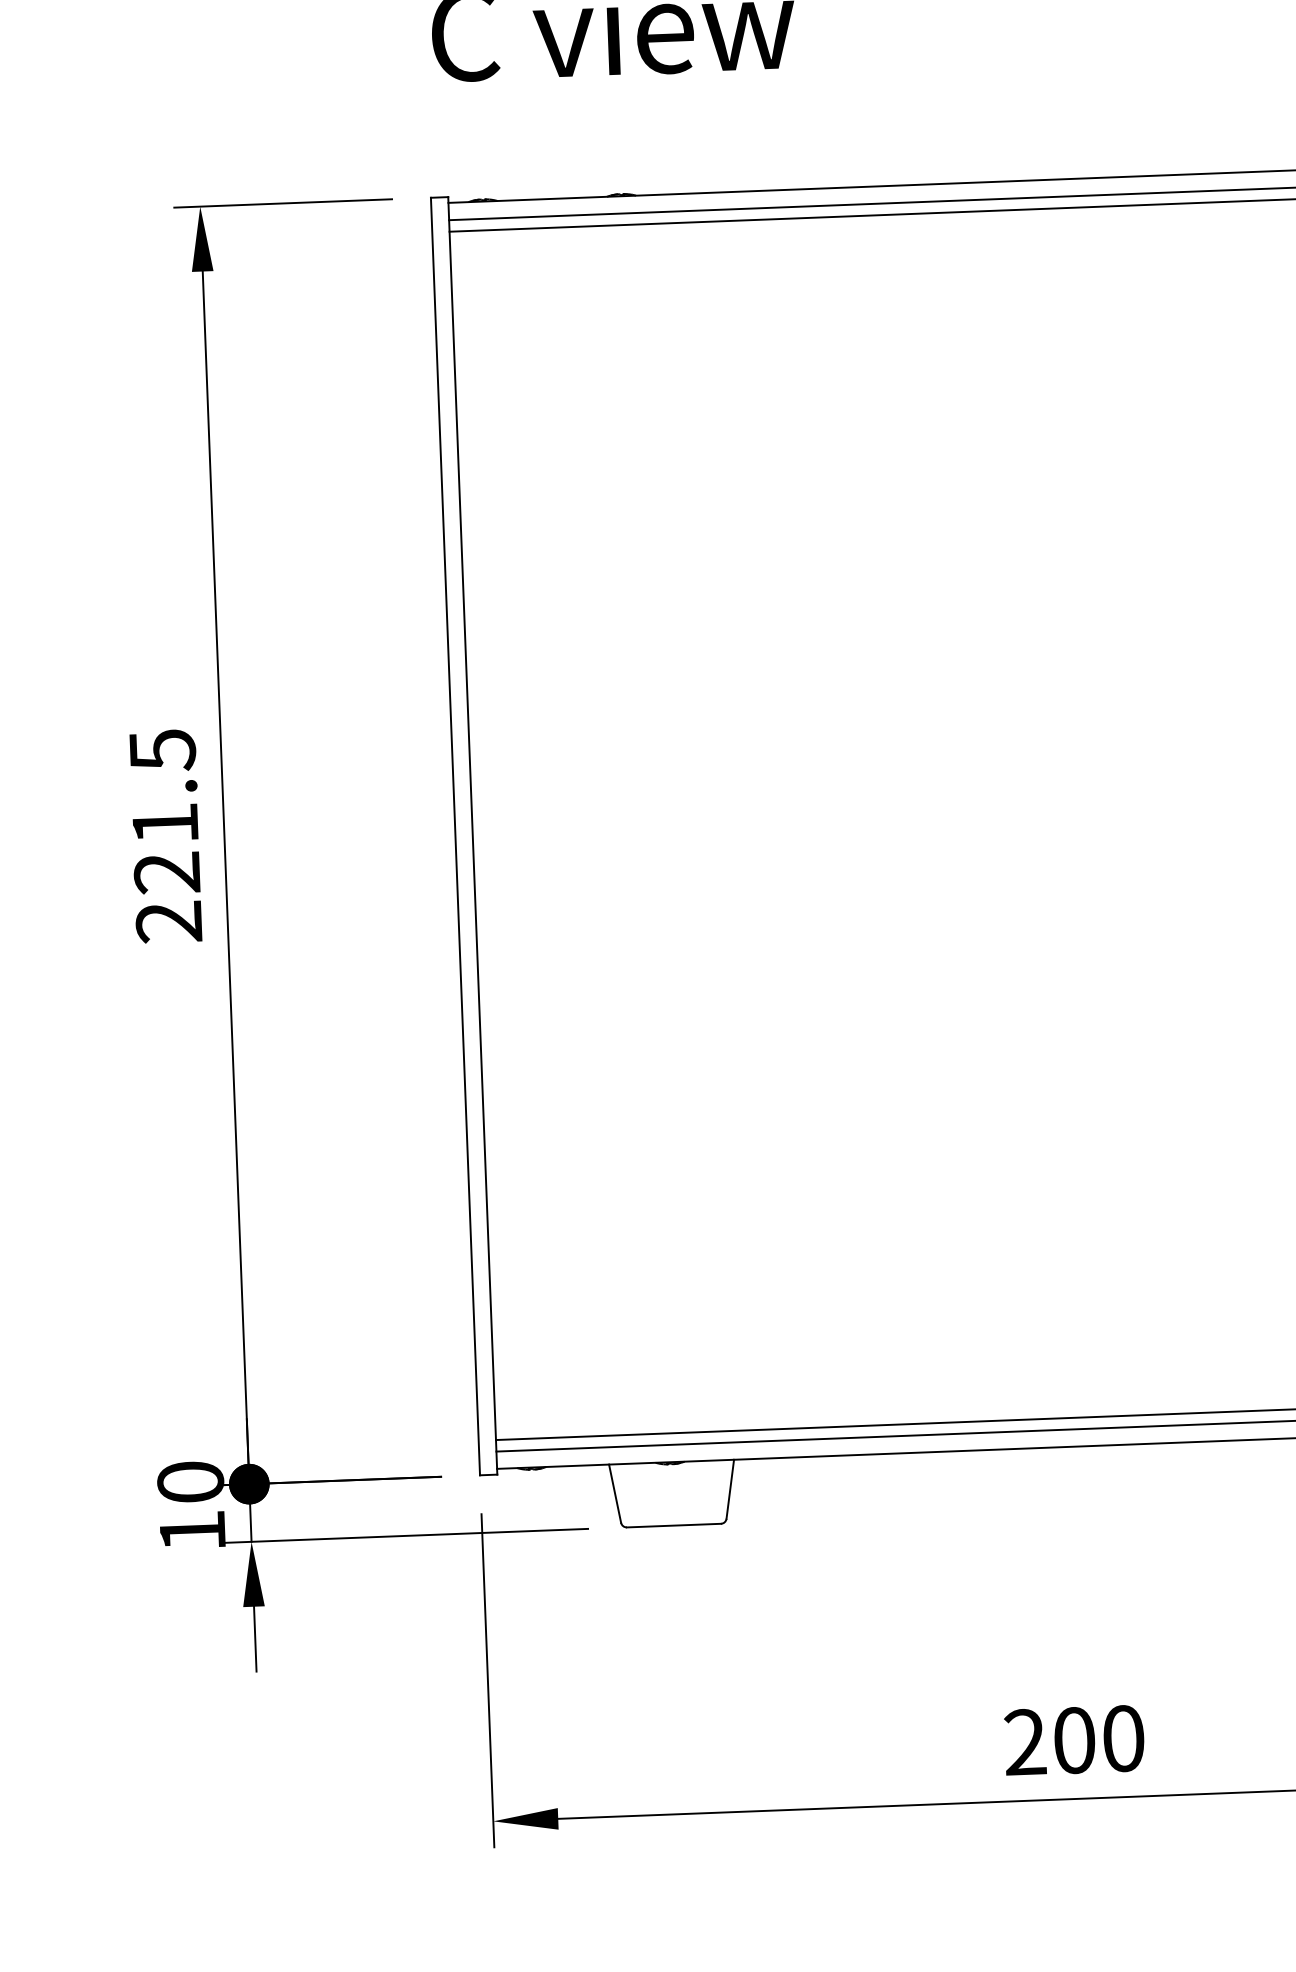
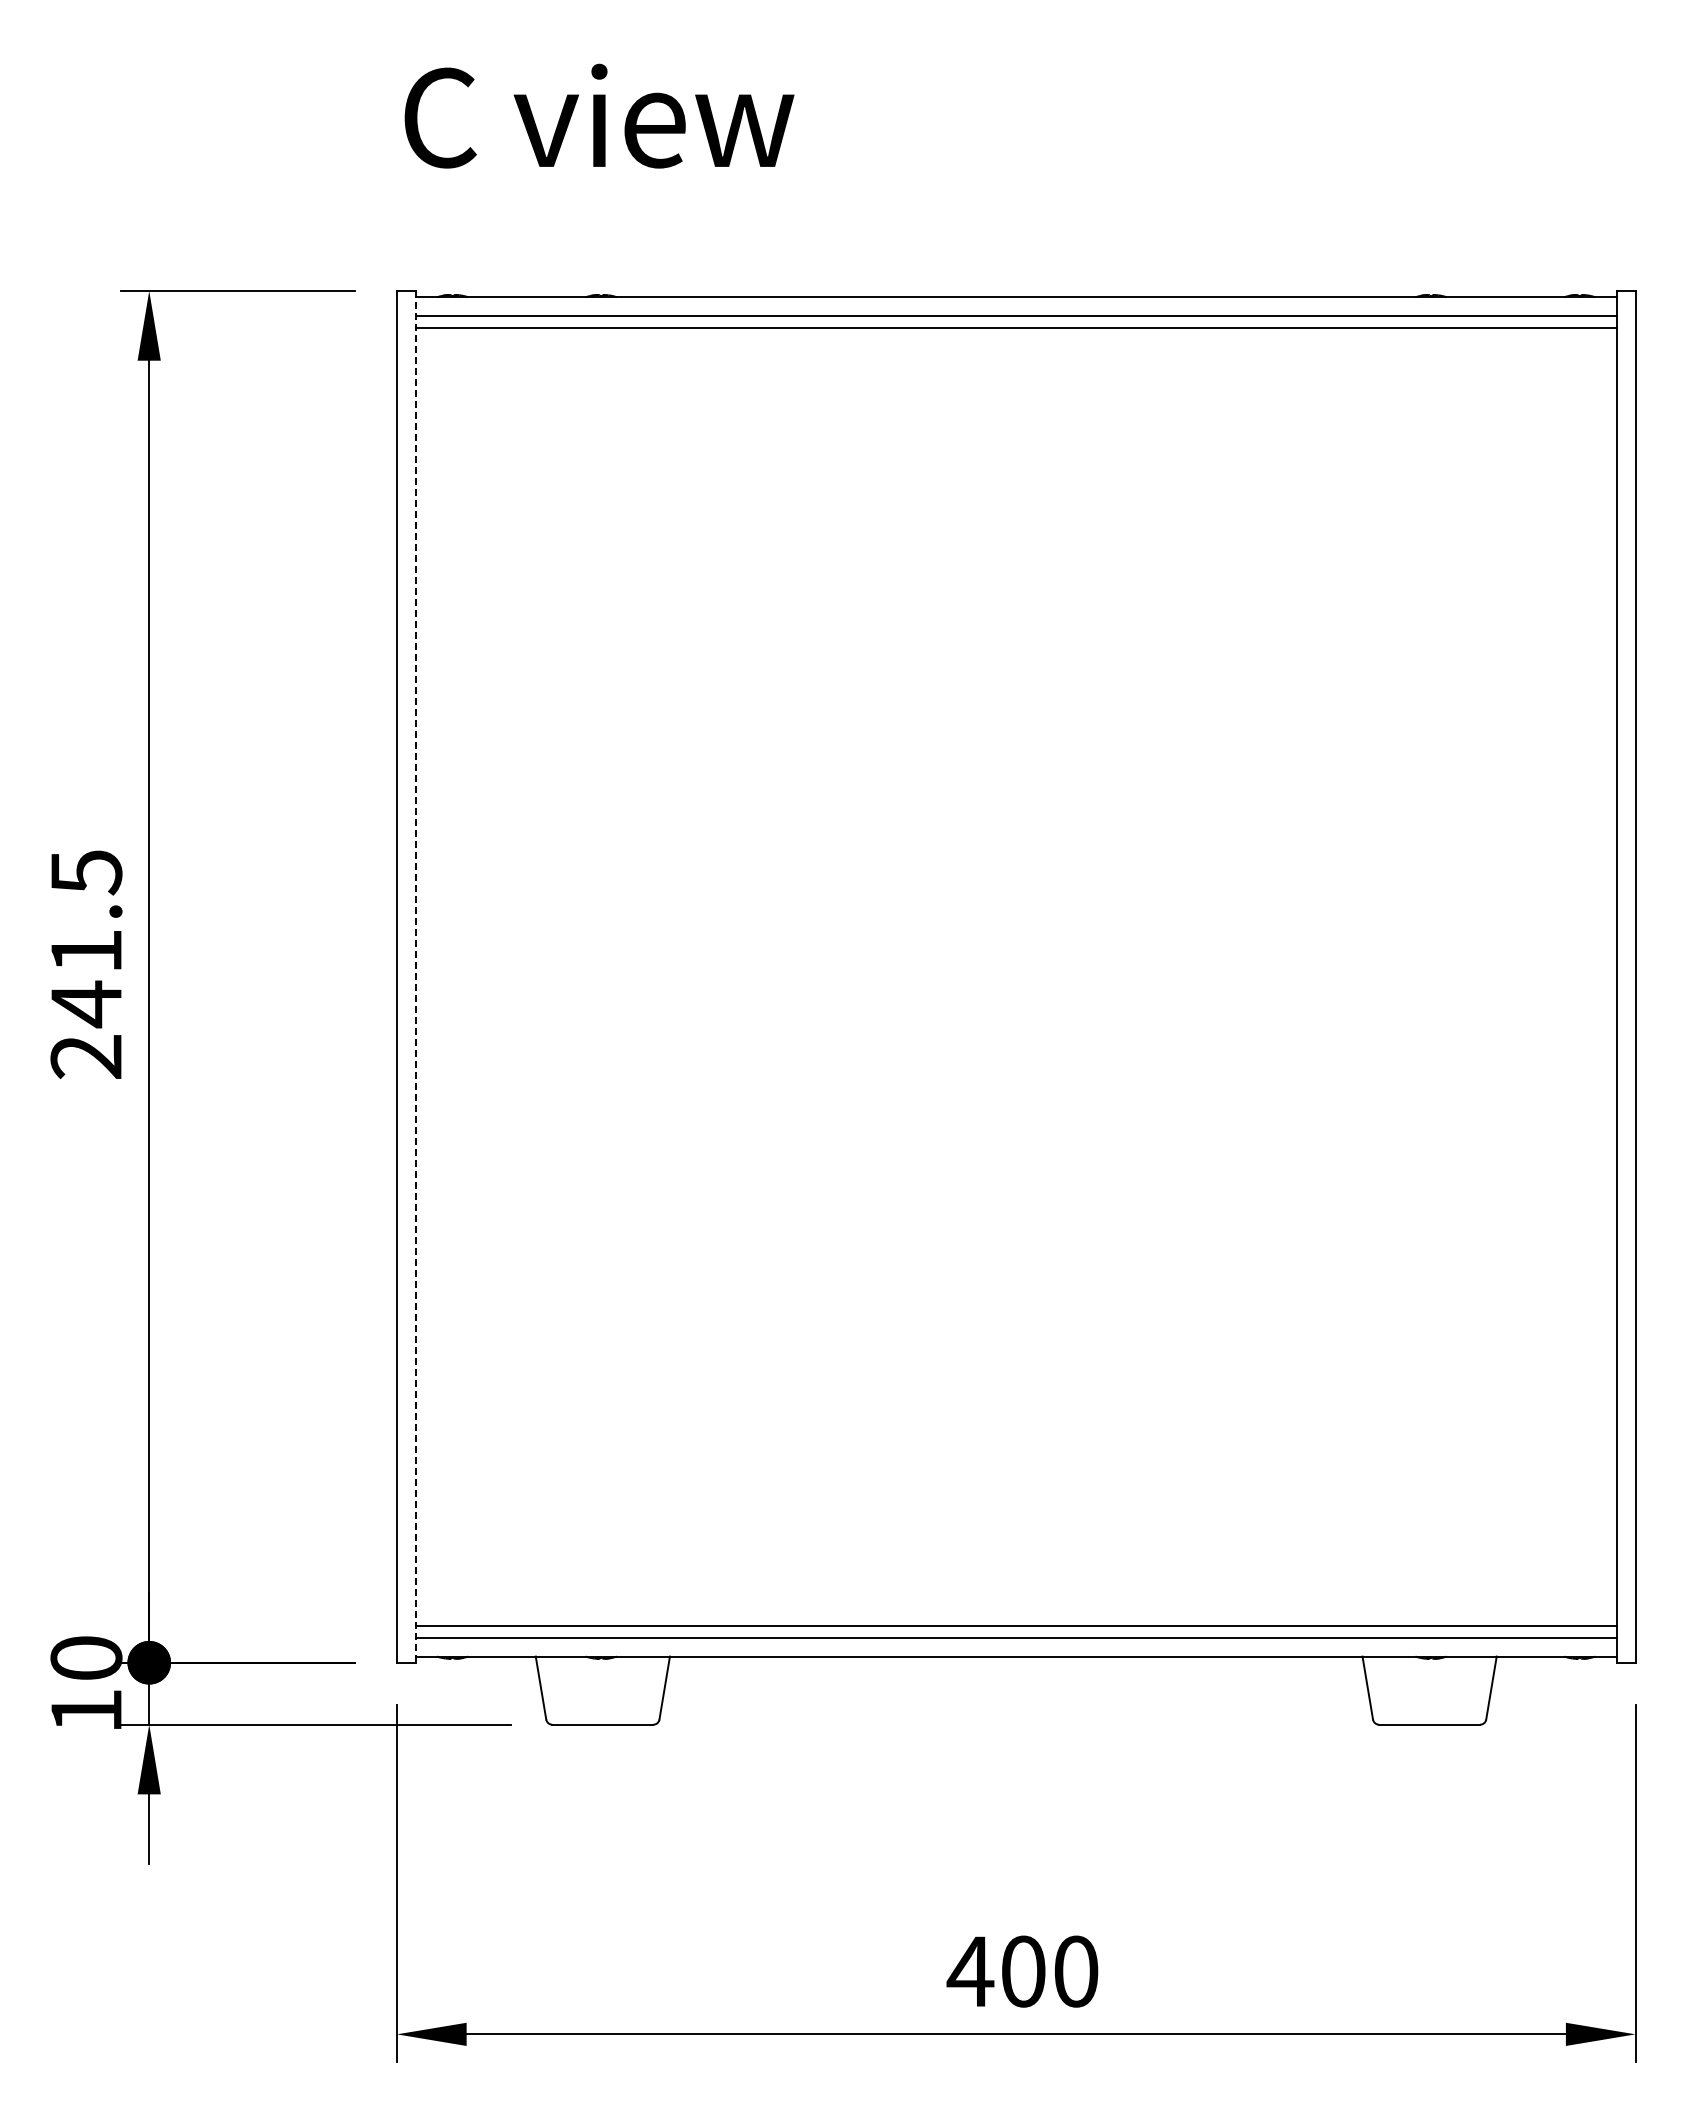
line: (472, 835) -> (415, 976), solid -> dashed
text: (166, 873) -> (85, 1004), 221.5 -> 241.5
text: (1025, 1741) -> (970, 1970), 200 -> 400

